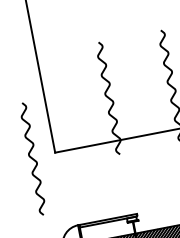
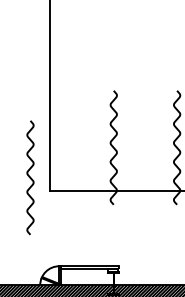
curve: (32, 158) -> (30, 177), moved

